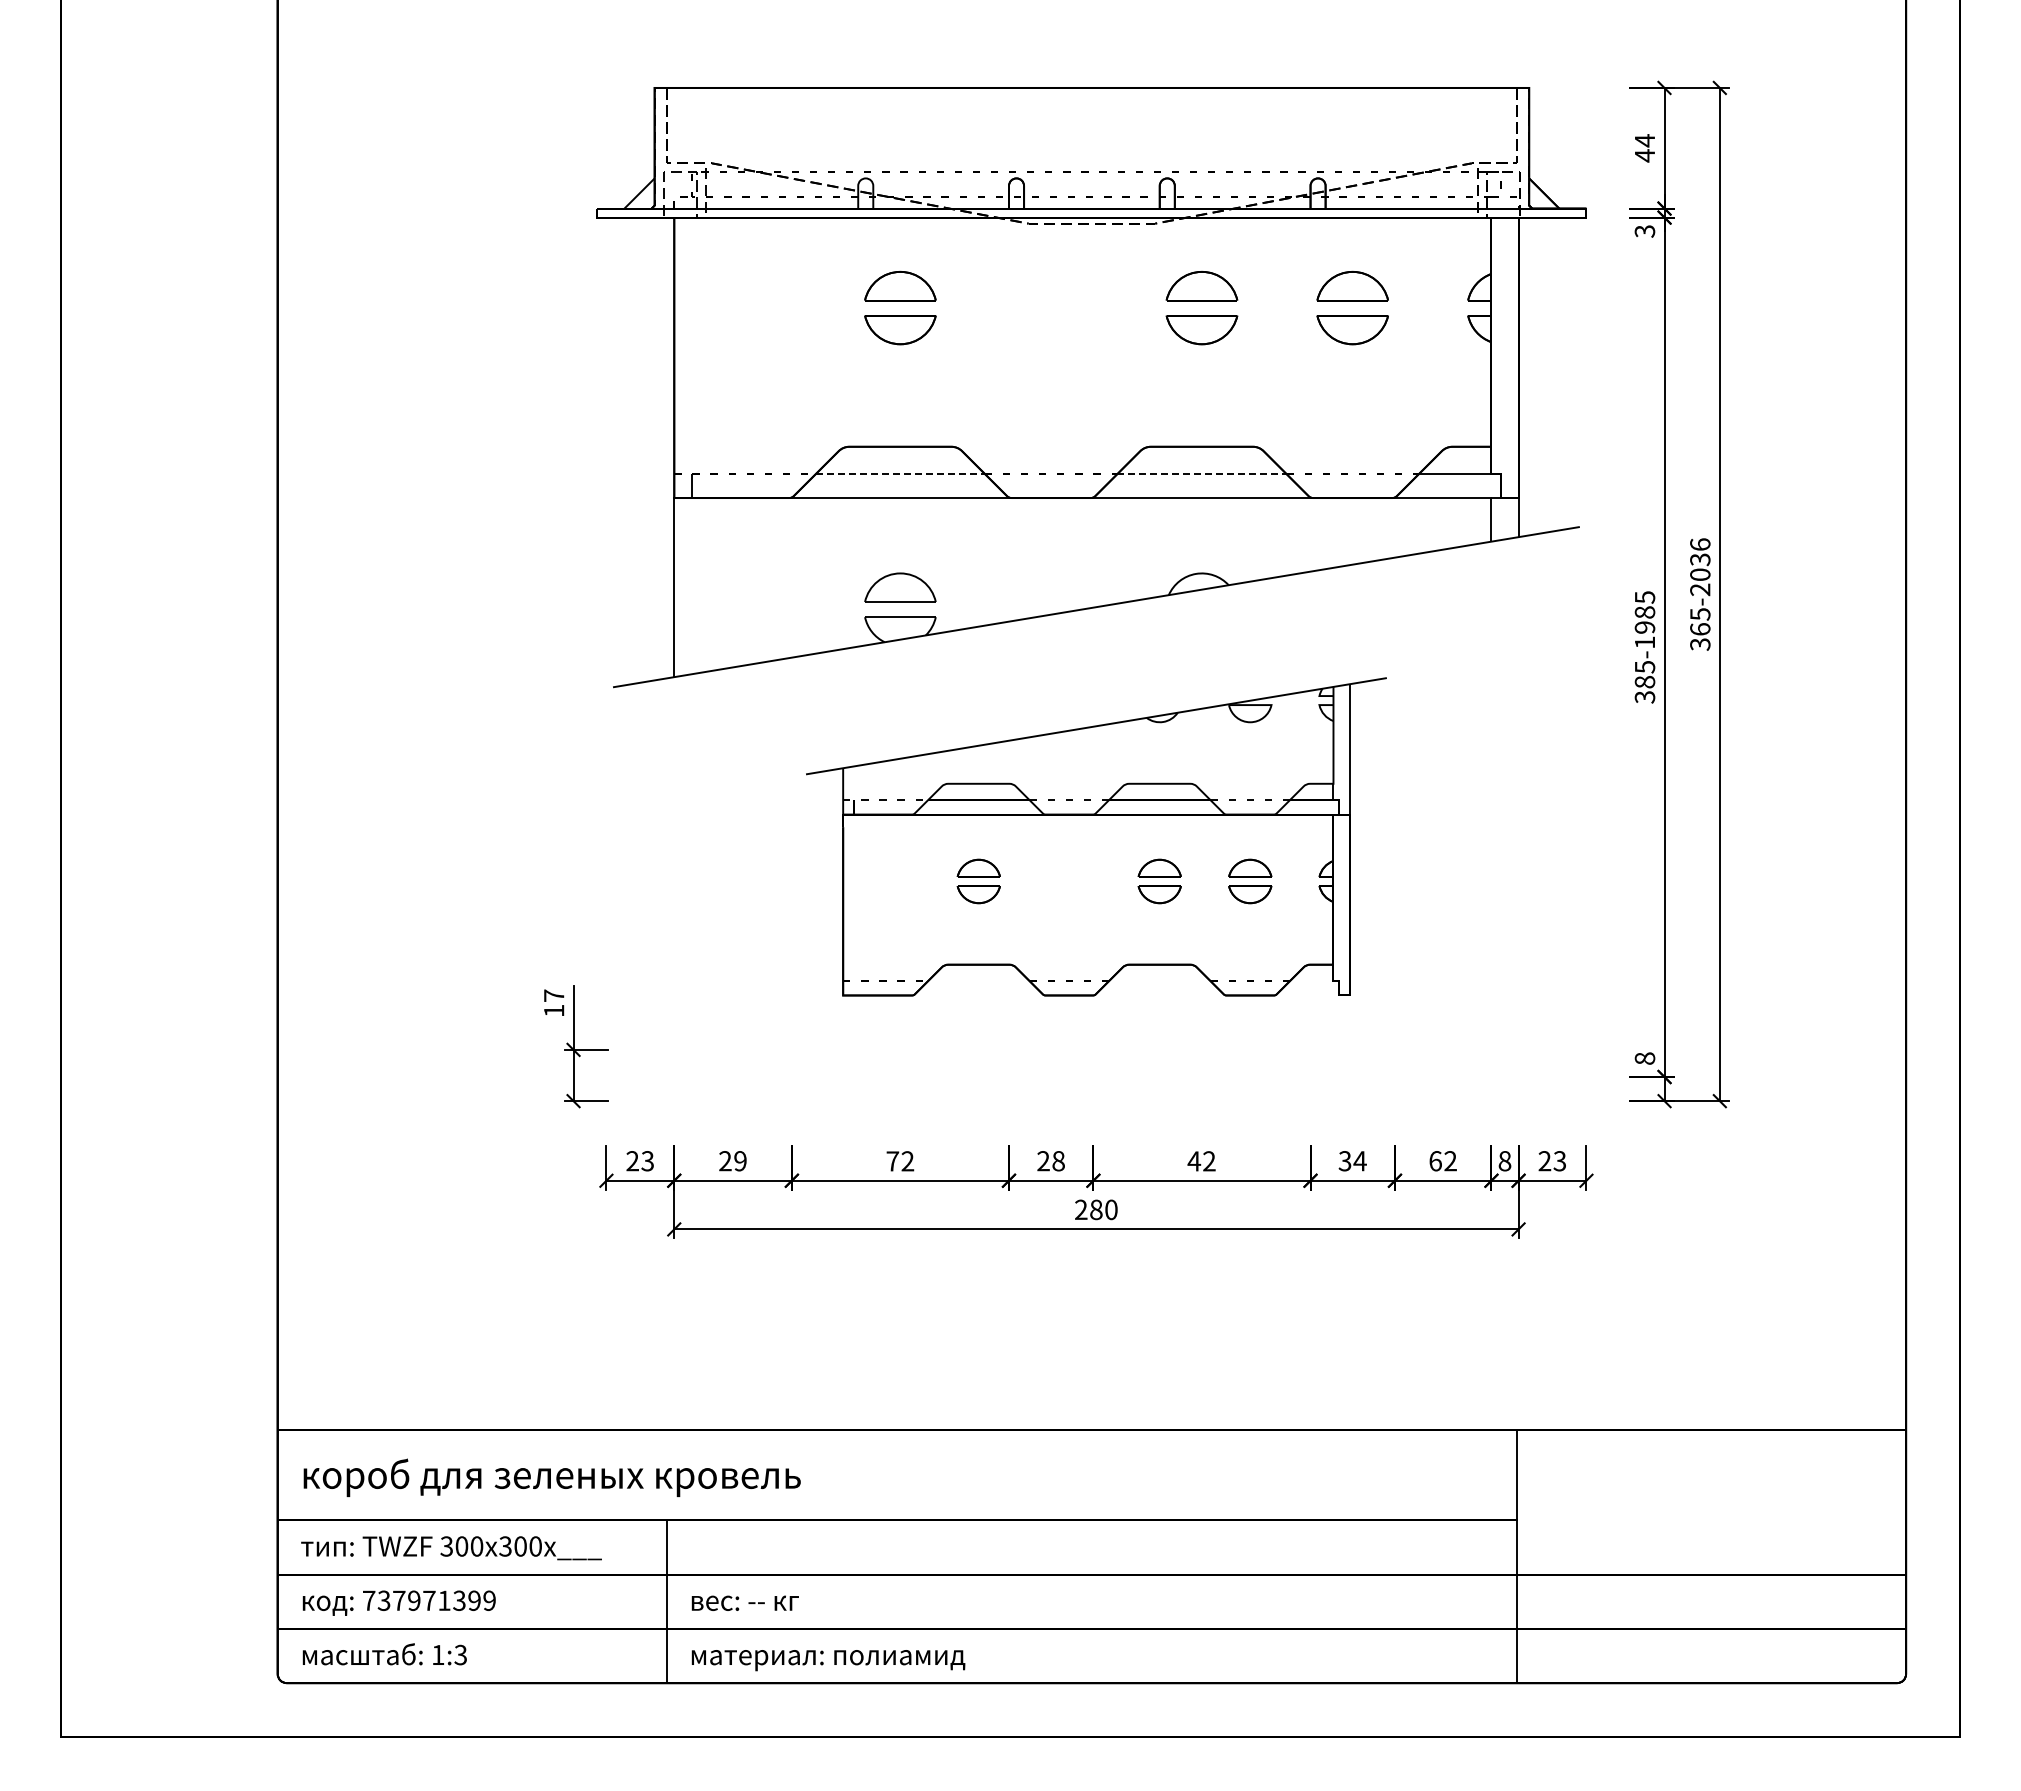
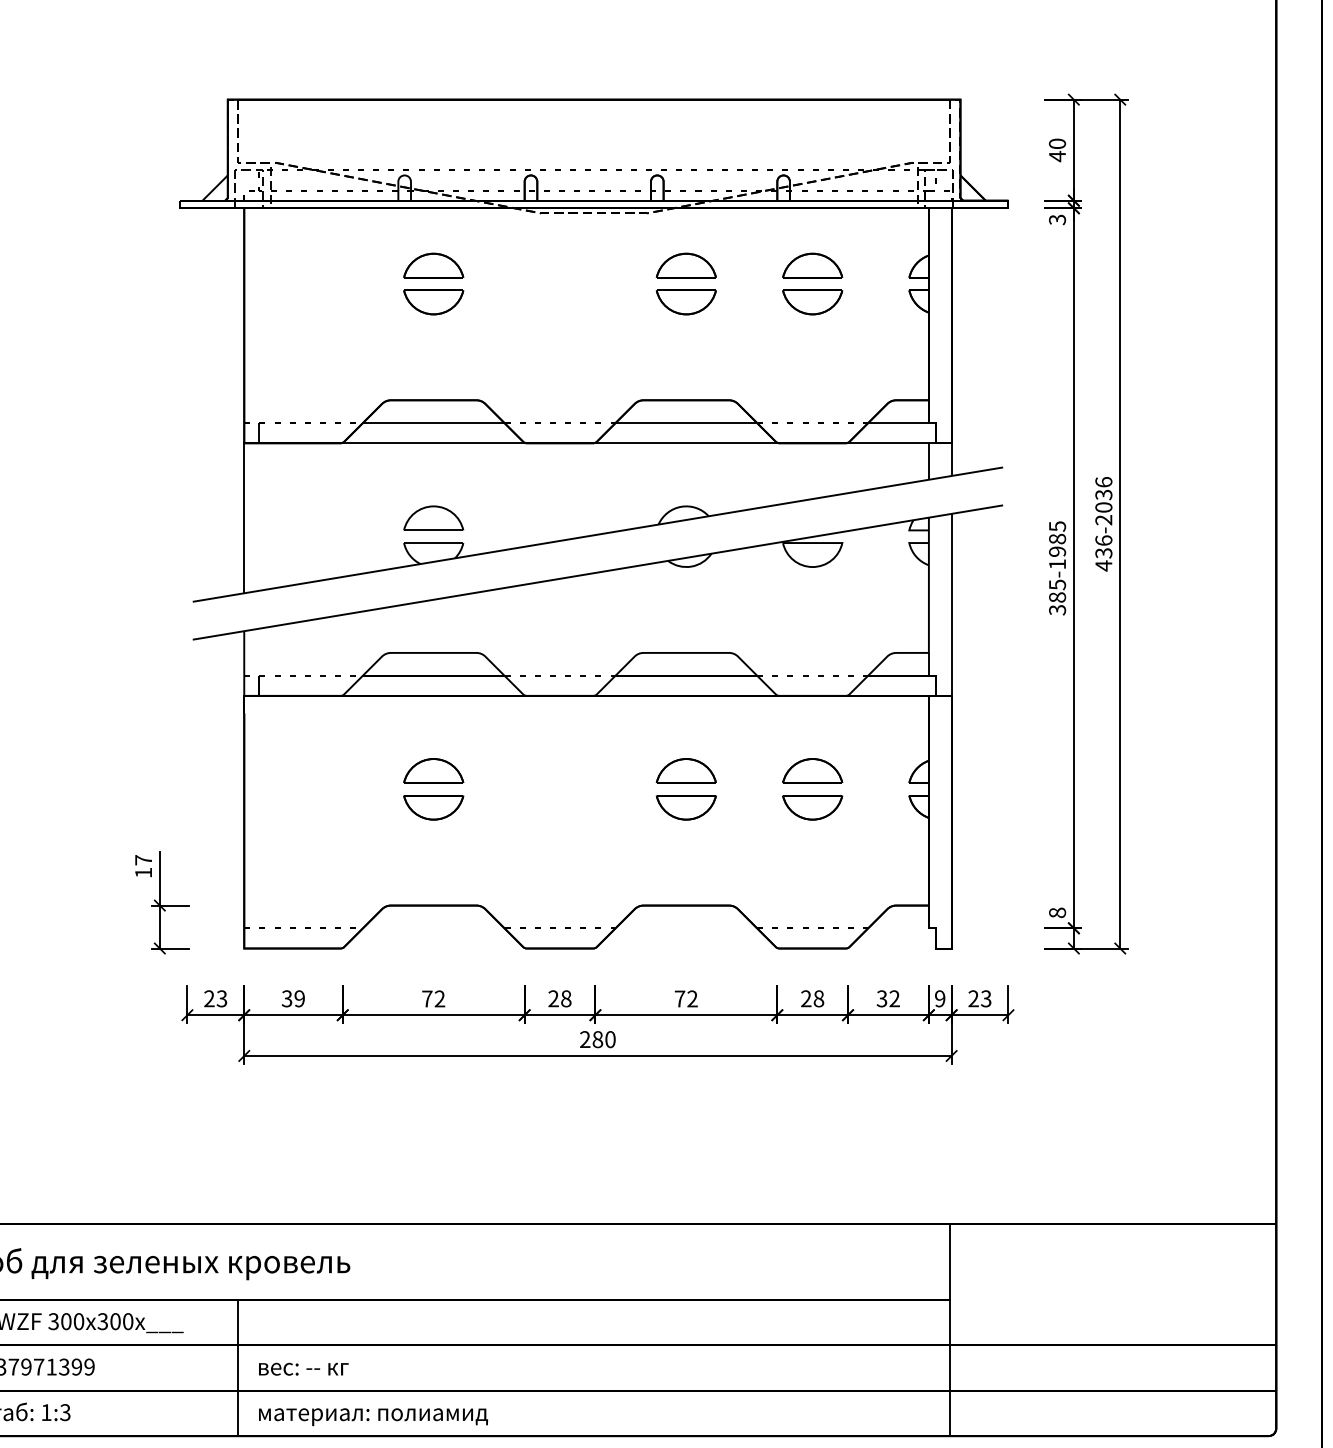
text: (1644, 140) -> (1057, 143), 44 -> 40
line: (900, 473) -> (433, 422), dashed -> solid
line: (1201, 473) -> (685, 422), dashed -> solid
text: (1700, 629) -> (1104, 553), 365-2036 -> 436-2036
part: (1096, 836) -> (597, 726), size x1.67
text: (725, 1161) -> (287, 999), 29 -> 39
text: (1194, 1161) -> (680, 999), 42 -> 72
text: (1352, 1161) -> (812, 999), 34 -> 28
text: (1435, 1161) -> (882, 999), 62 -> 32
text: (1504, 1161) -> (939, 999), 8 -> 9

